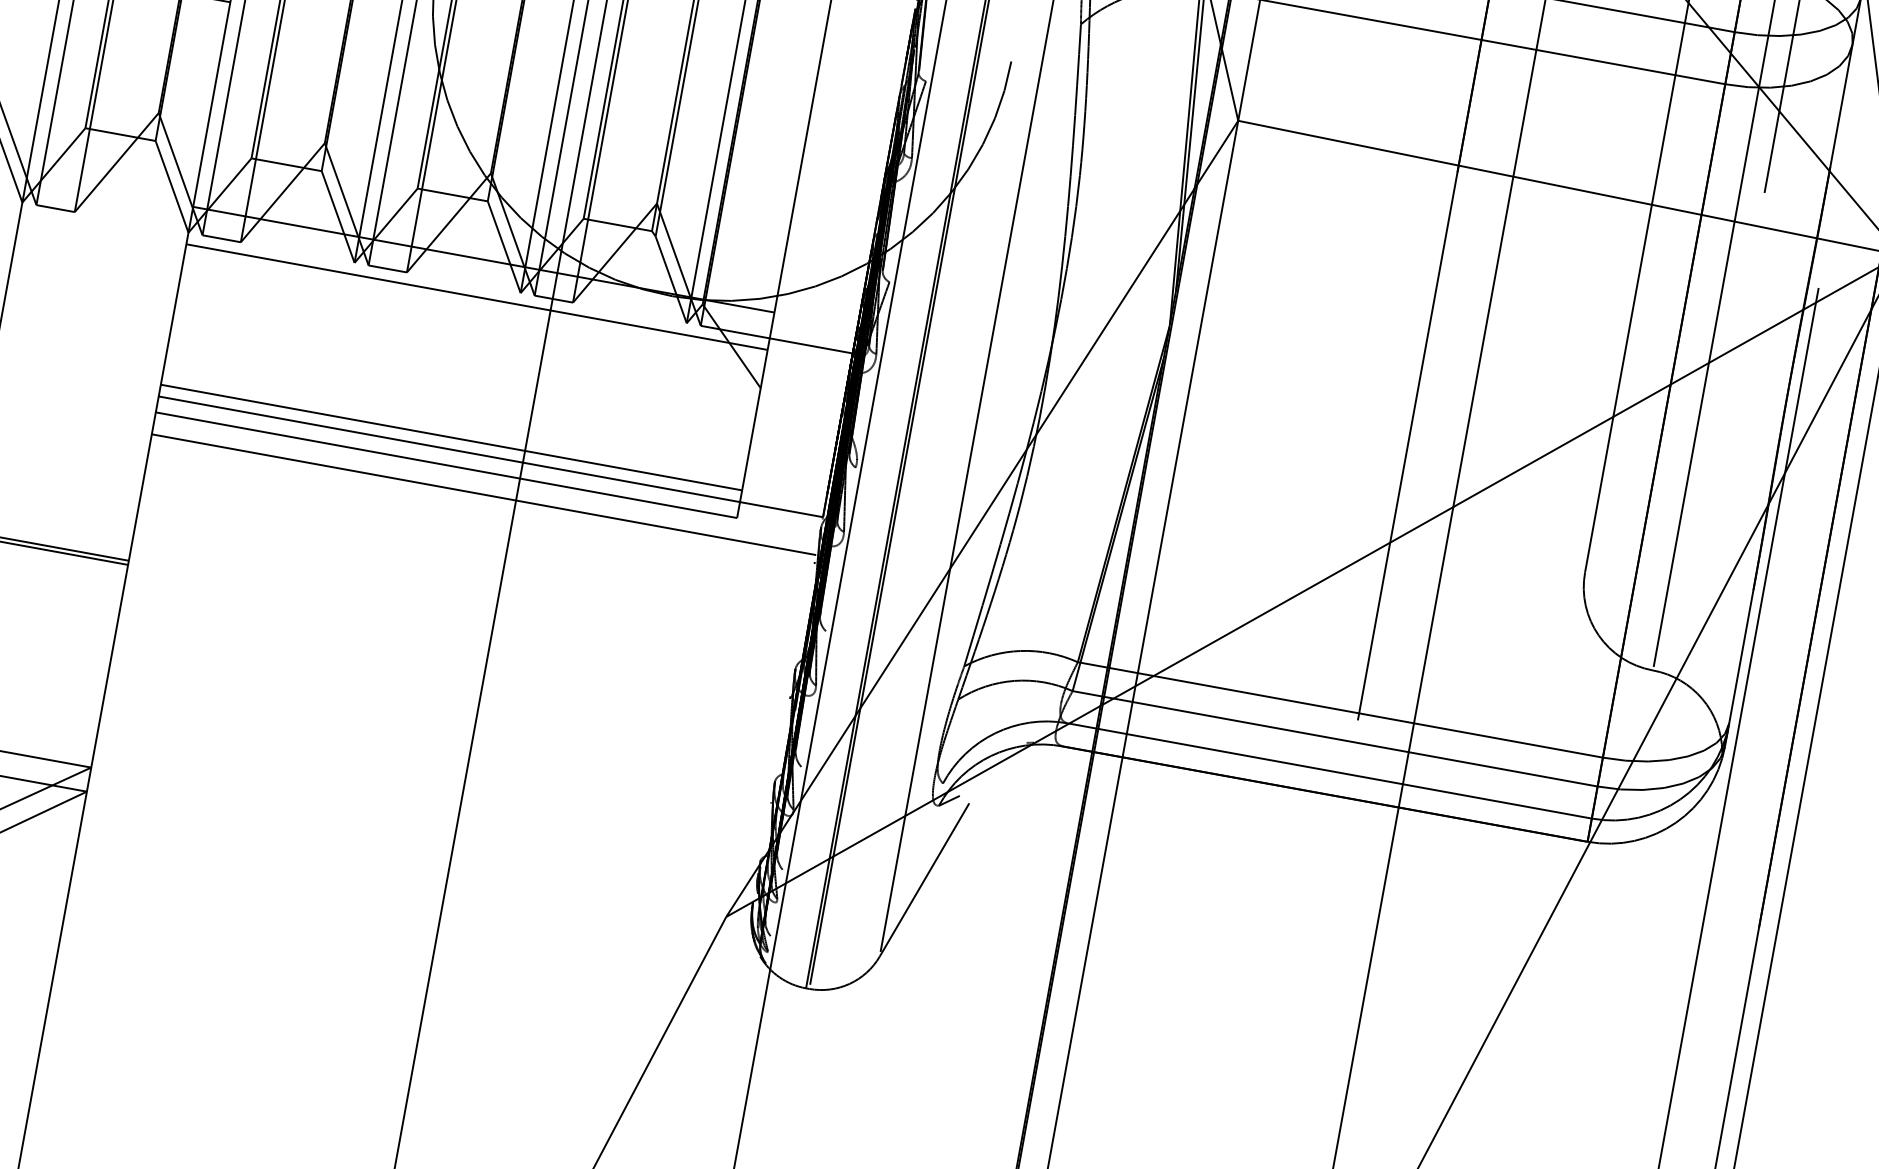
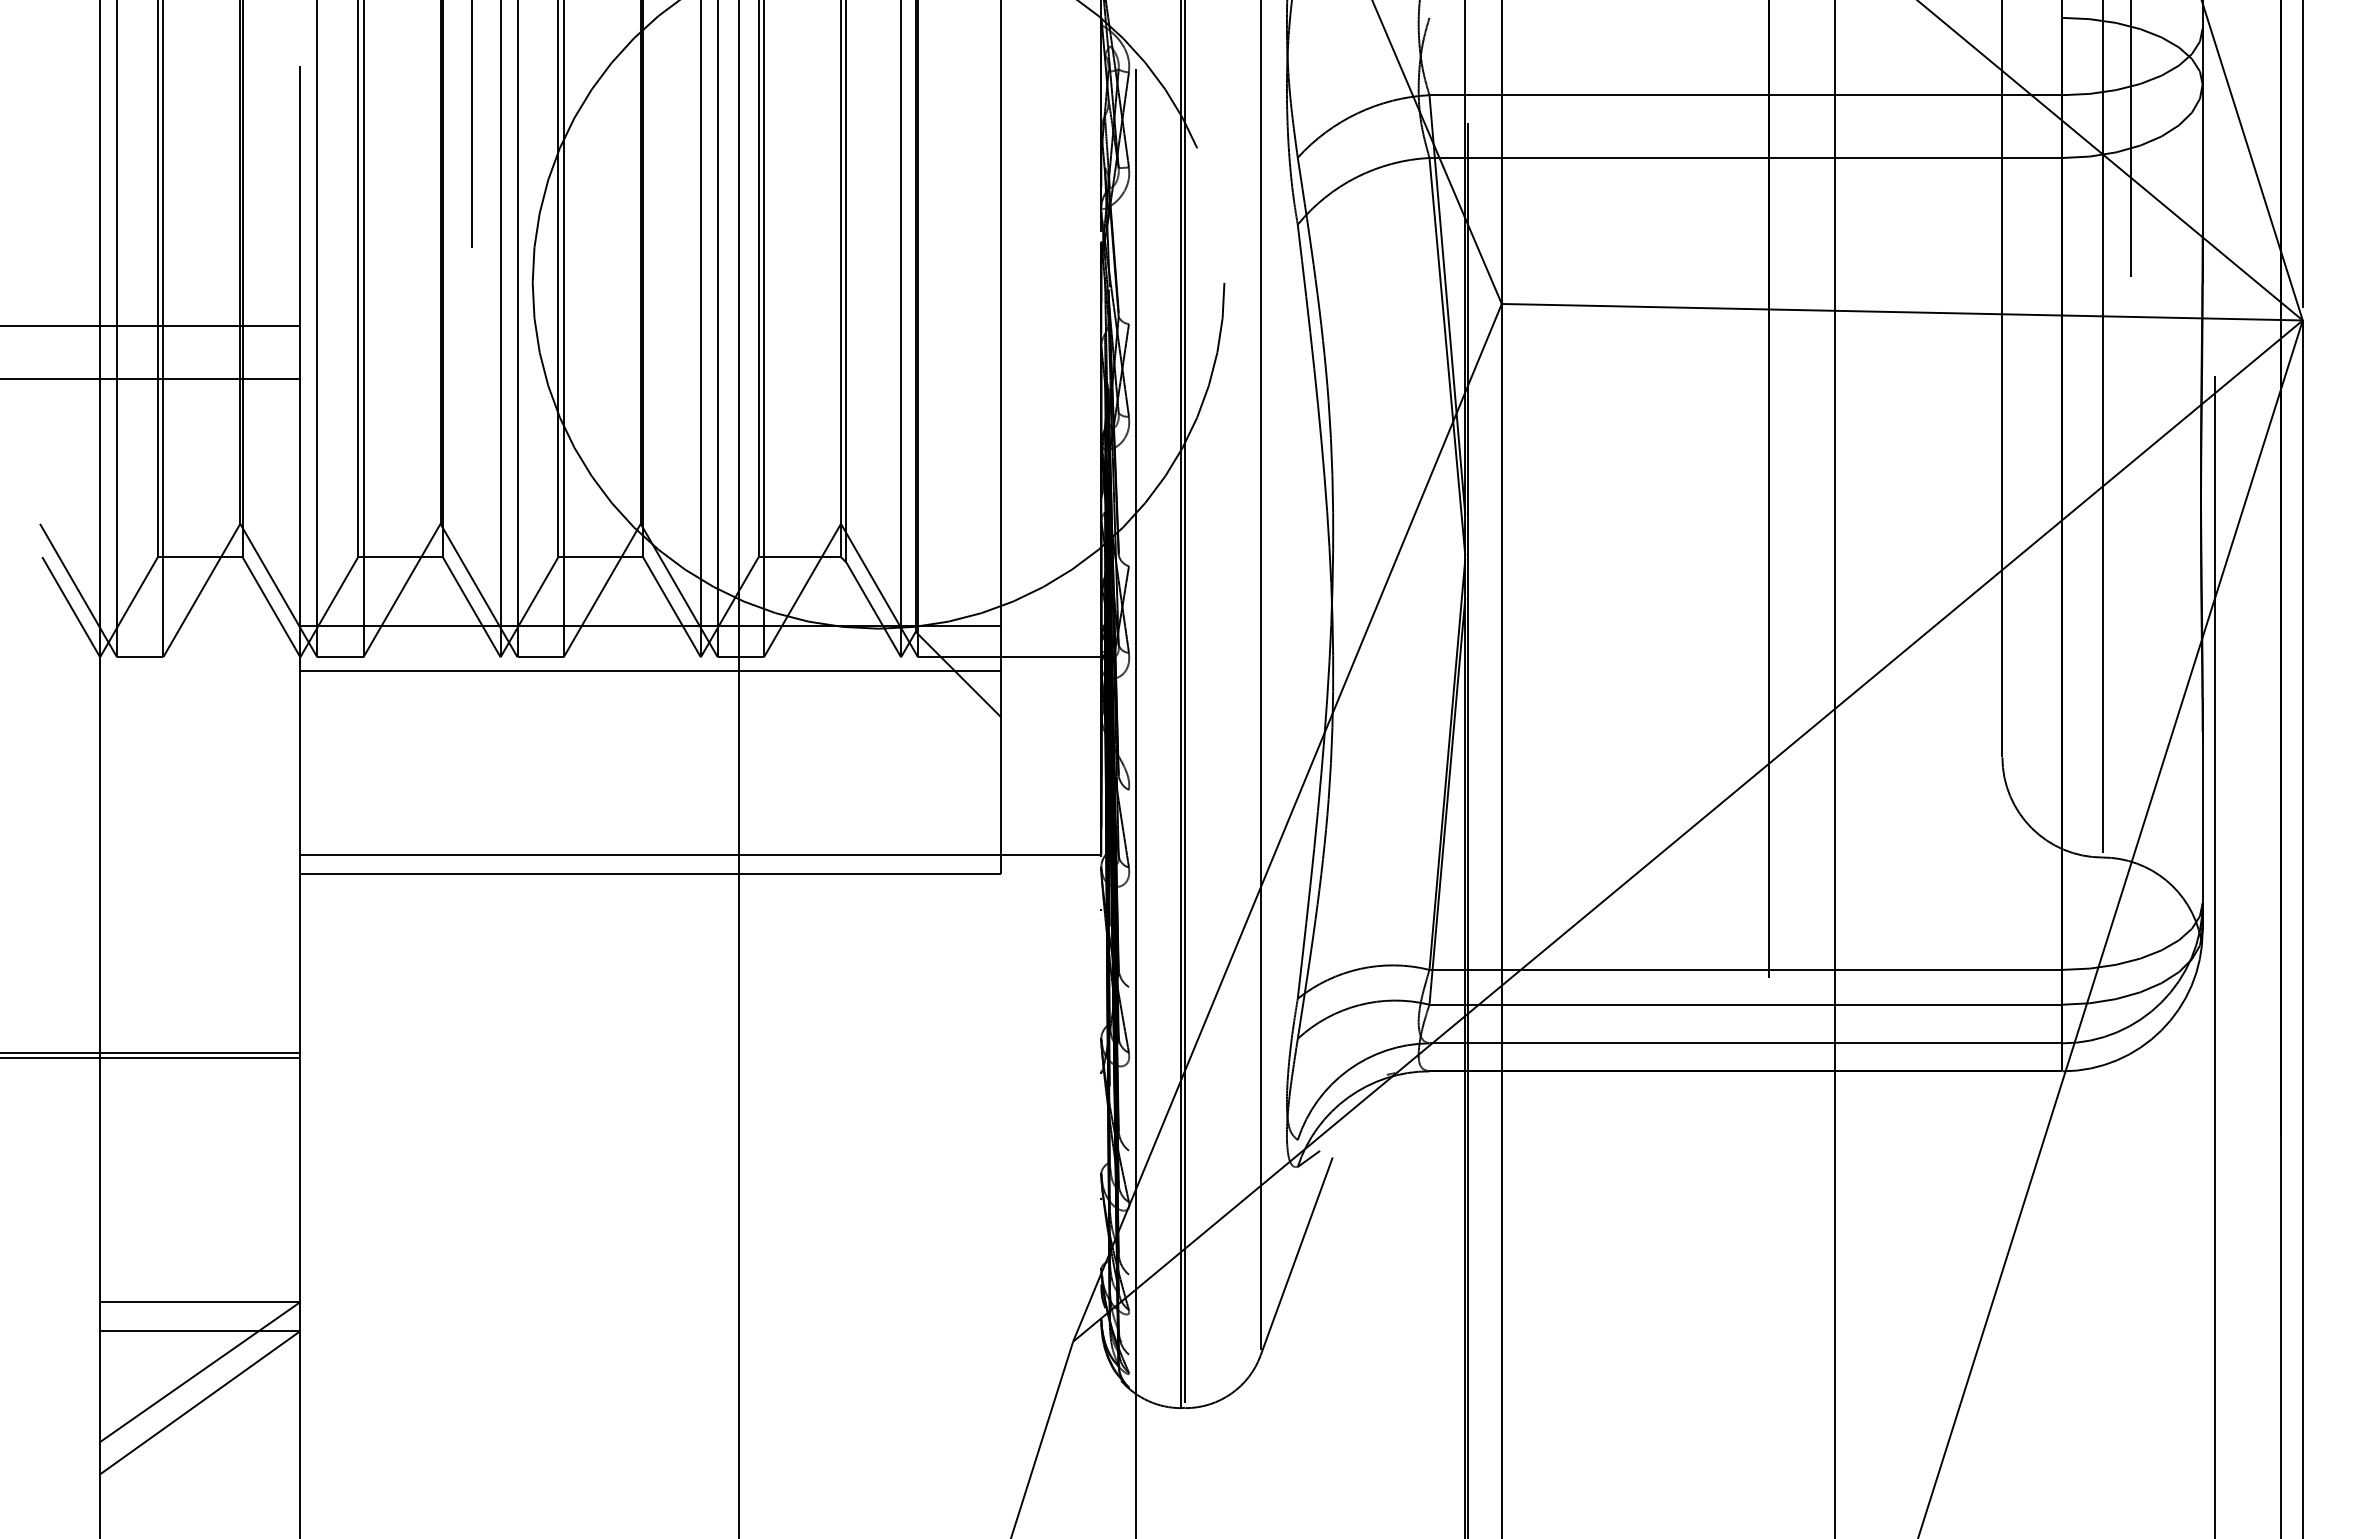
line: (451, 437) -> (650, 840), removed
line: (483, 494) -> (700, 900), removed

